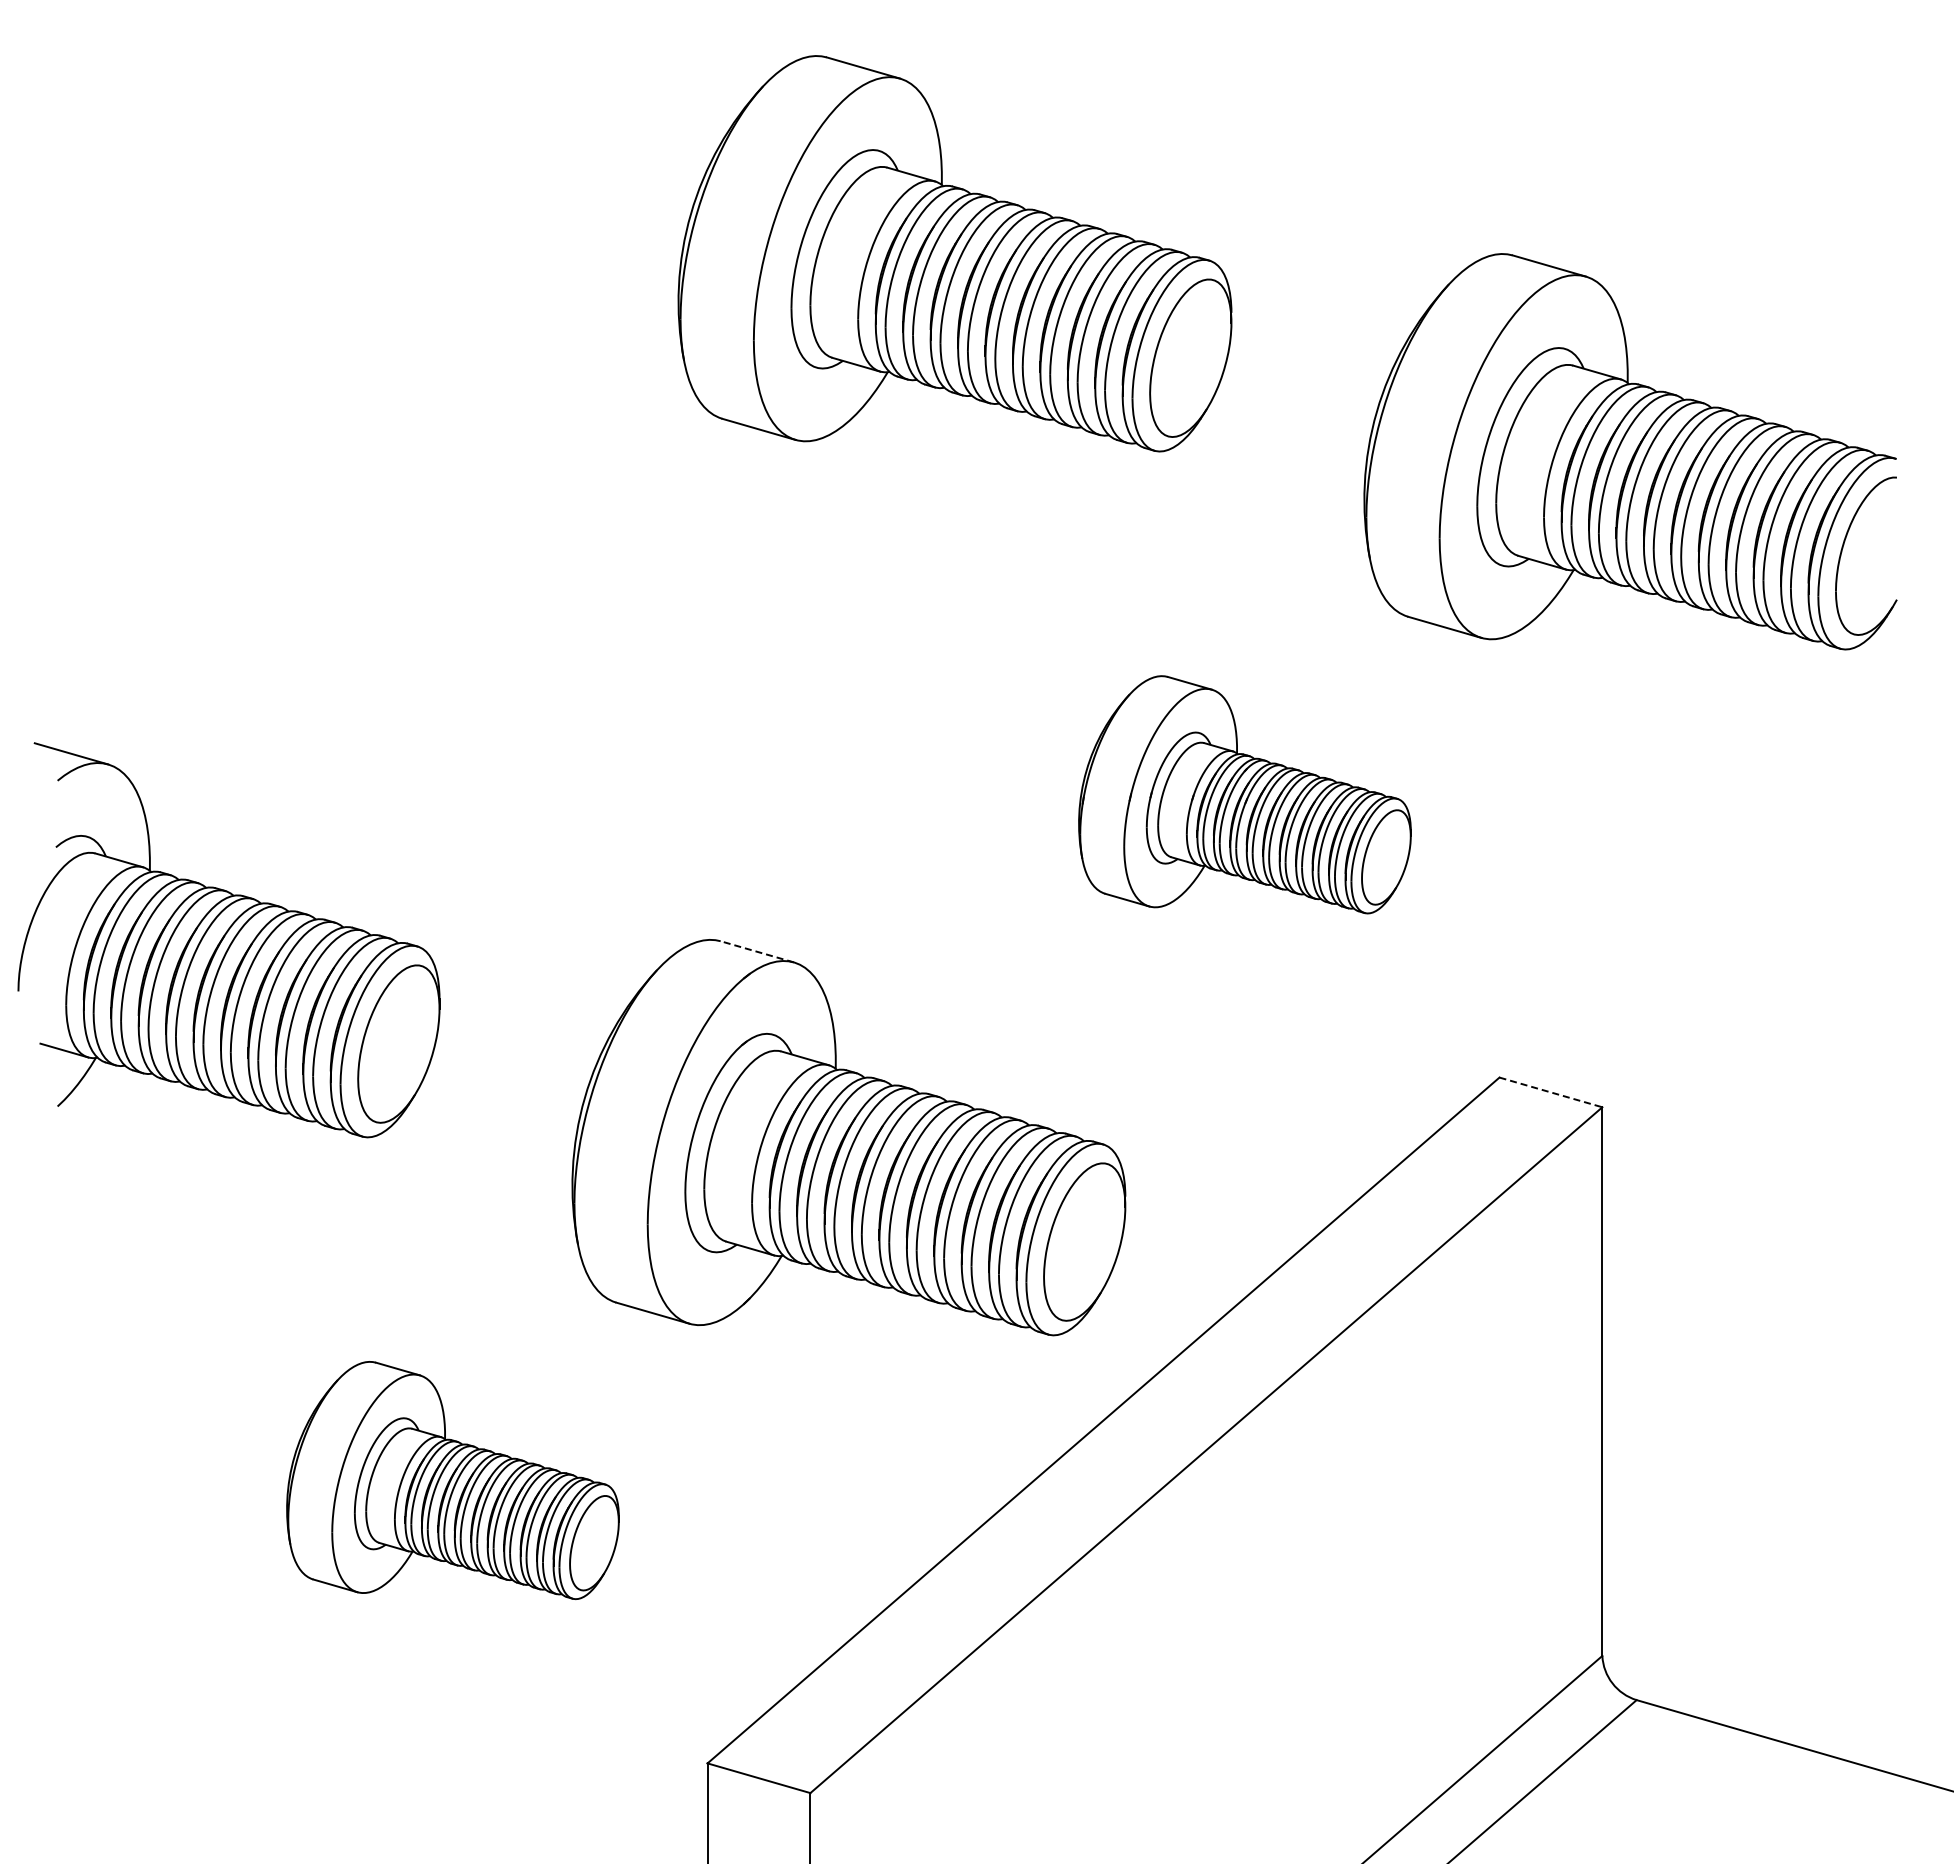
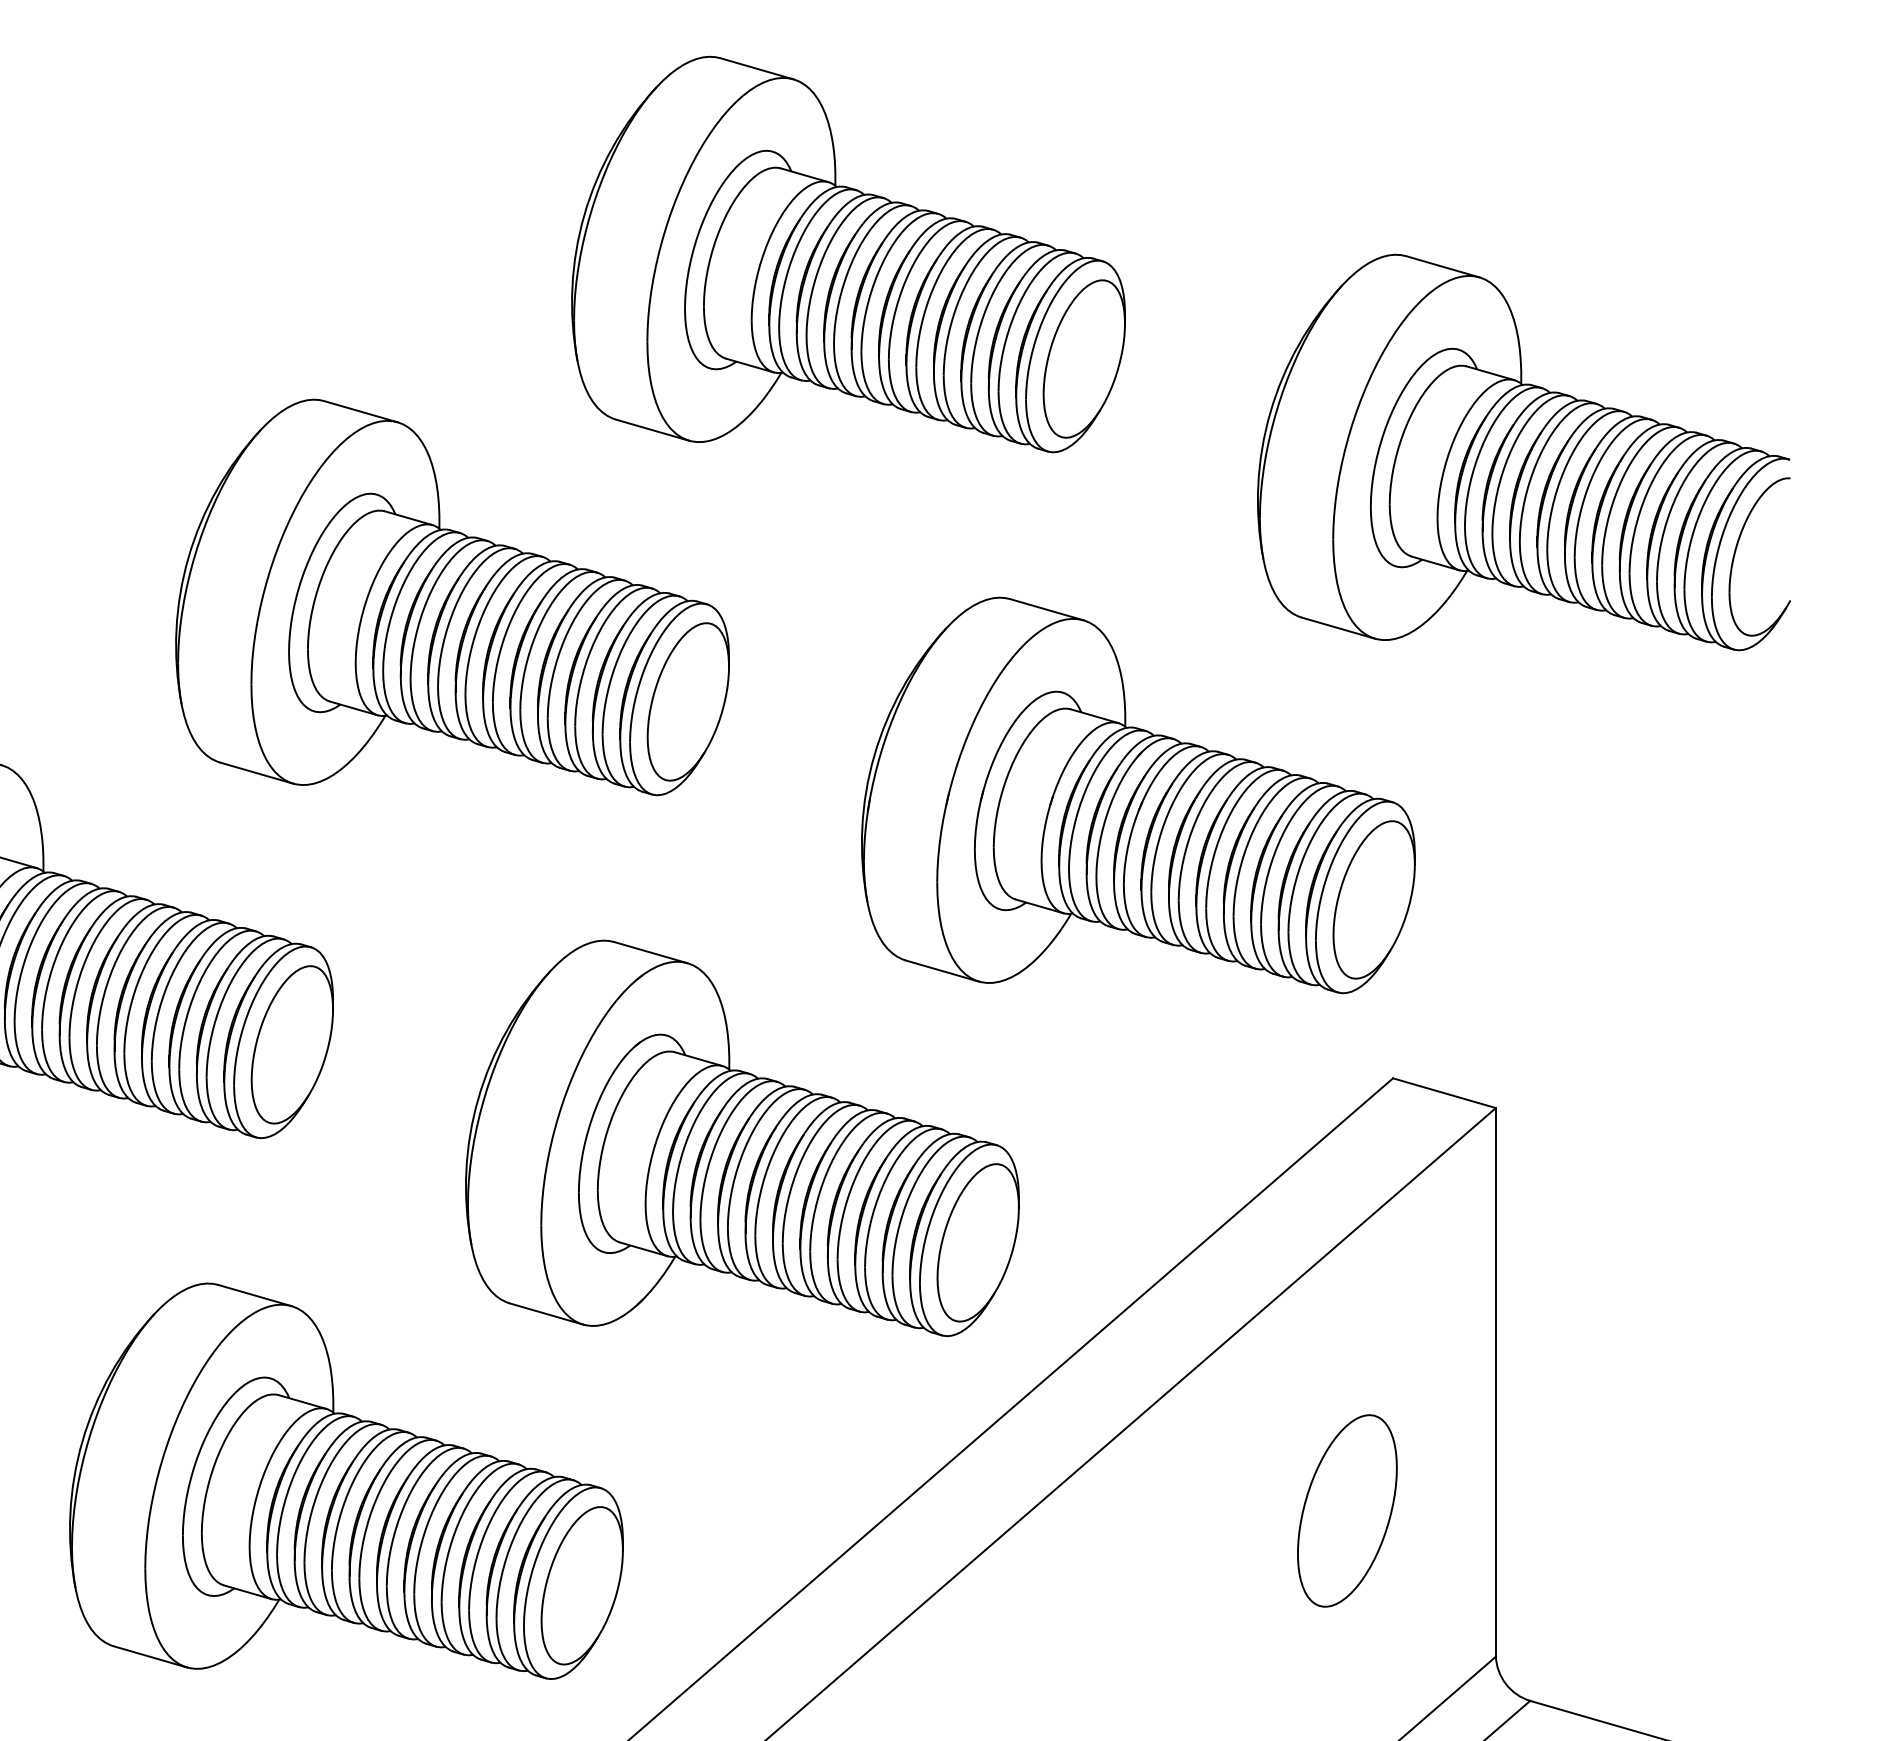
part: (558, 596) -> (452, 597), added
part: (1244, 794) -> (1138, 795), size x1.67
line: (756, 951) -> (650, 952), dashed -> solid
line: (1550, 1092) -> (1444, 1093), dashed -> solid
part: (452, 1480) -> (346, 1481), size x1.67
part: (1453, 1509) -> (1347, 1510), added

